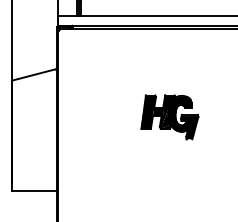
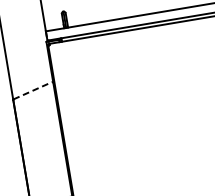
line: (34, 74) -> (33, 90), solid -> dashed
part: (169, 117) -> (166, 109), removed

